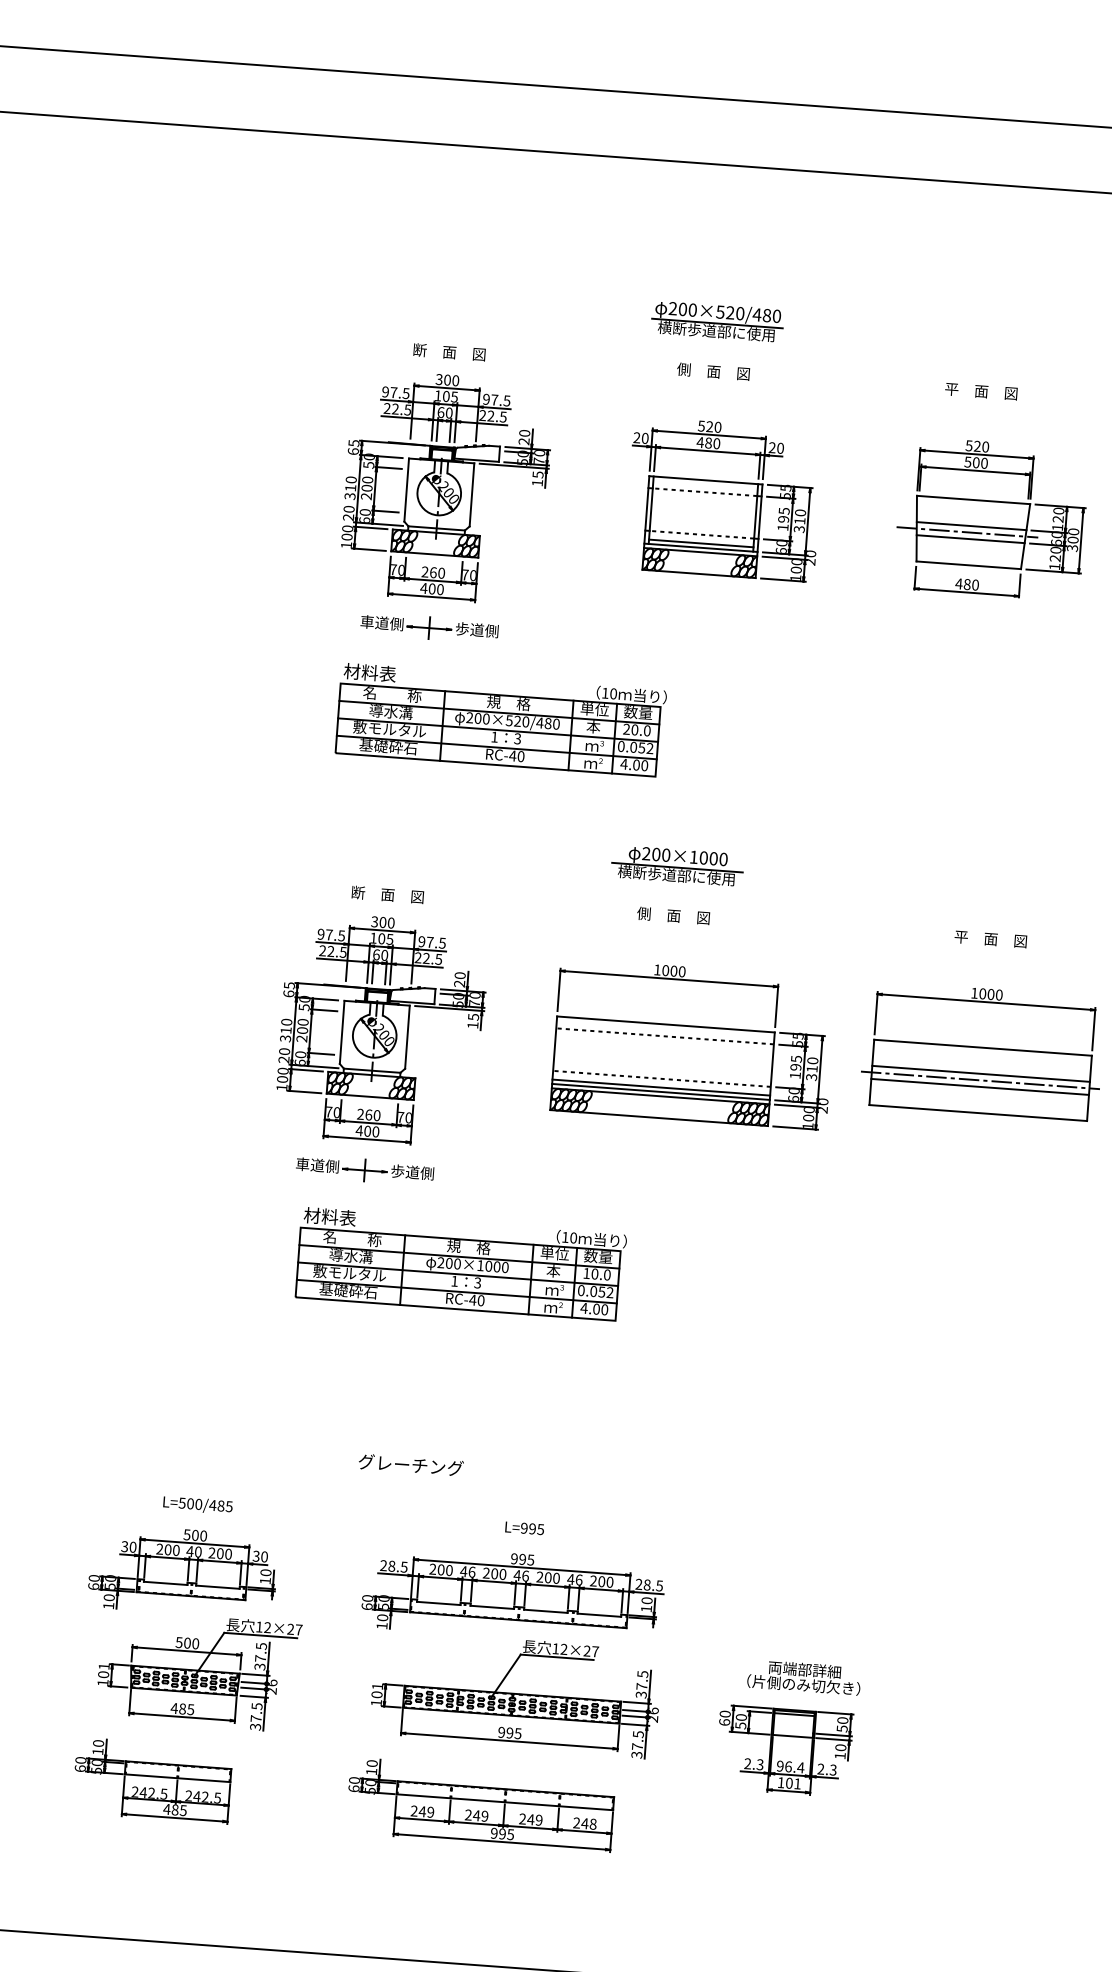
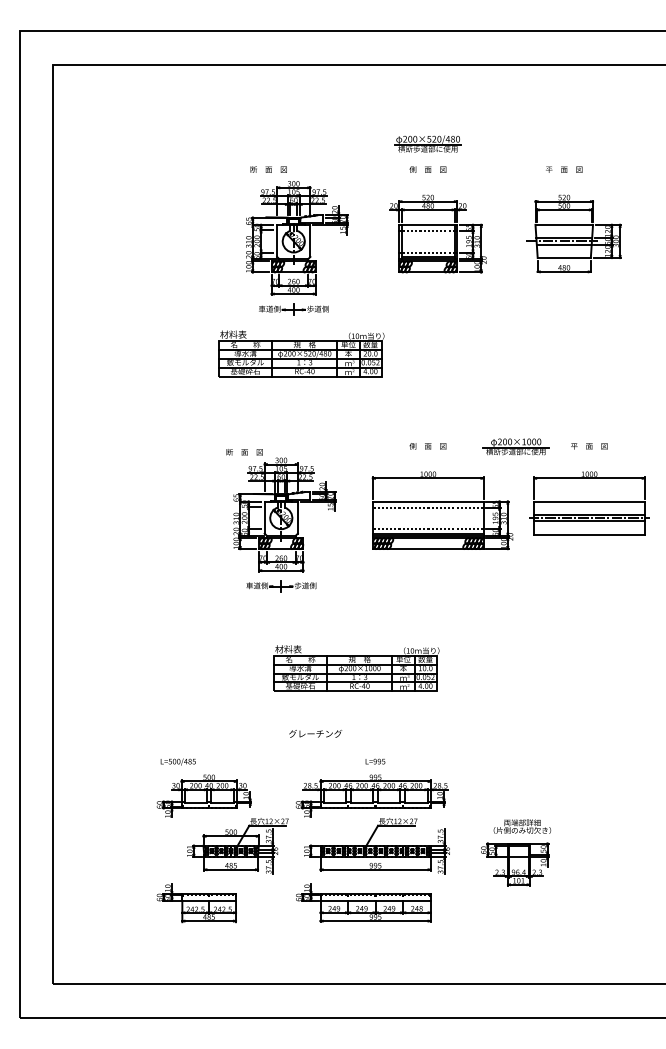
text: (449, 352) -> (268, 169), moved
part: (501, 719) -> (301, 353), moved
part: (676, 865) -> (515, 446), moved
text: (387, 895) -> (244, 452), moved
part: (461, 1264) -> (356, 668), moved
text: (196, 1503) -> (177, 761), moved
part: (197, 1672) -> (237, 846), moved

